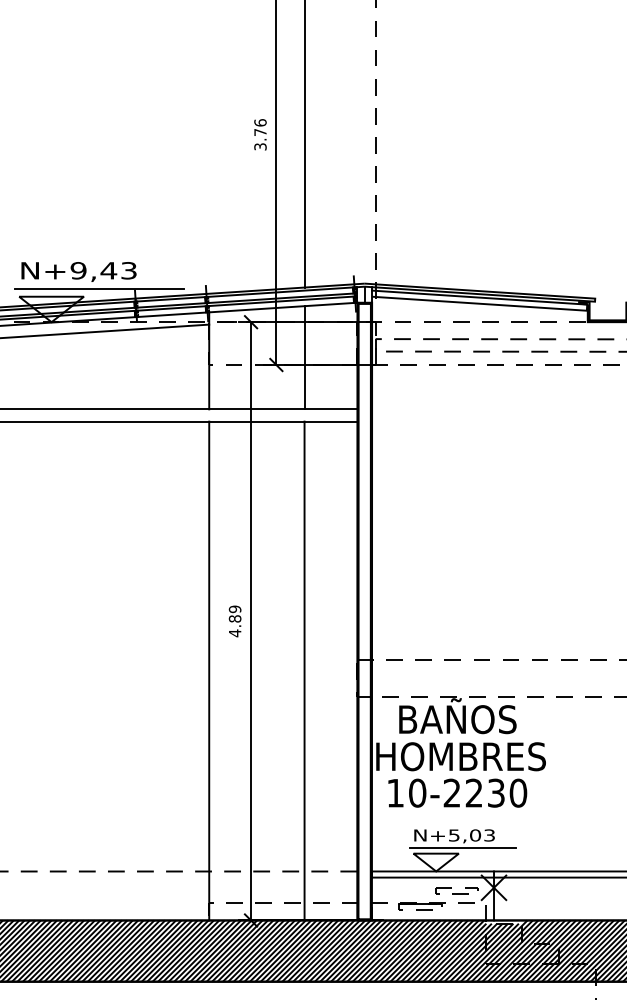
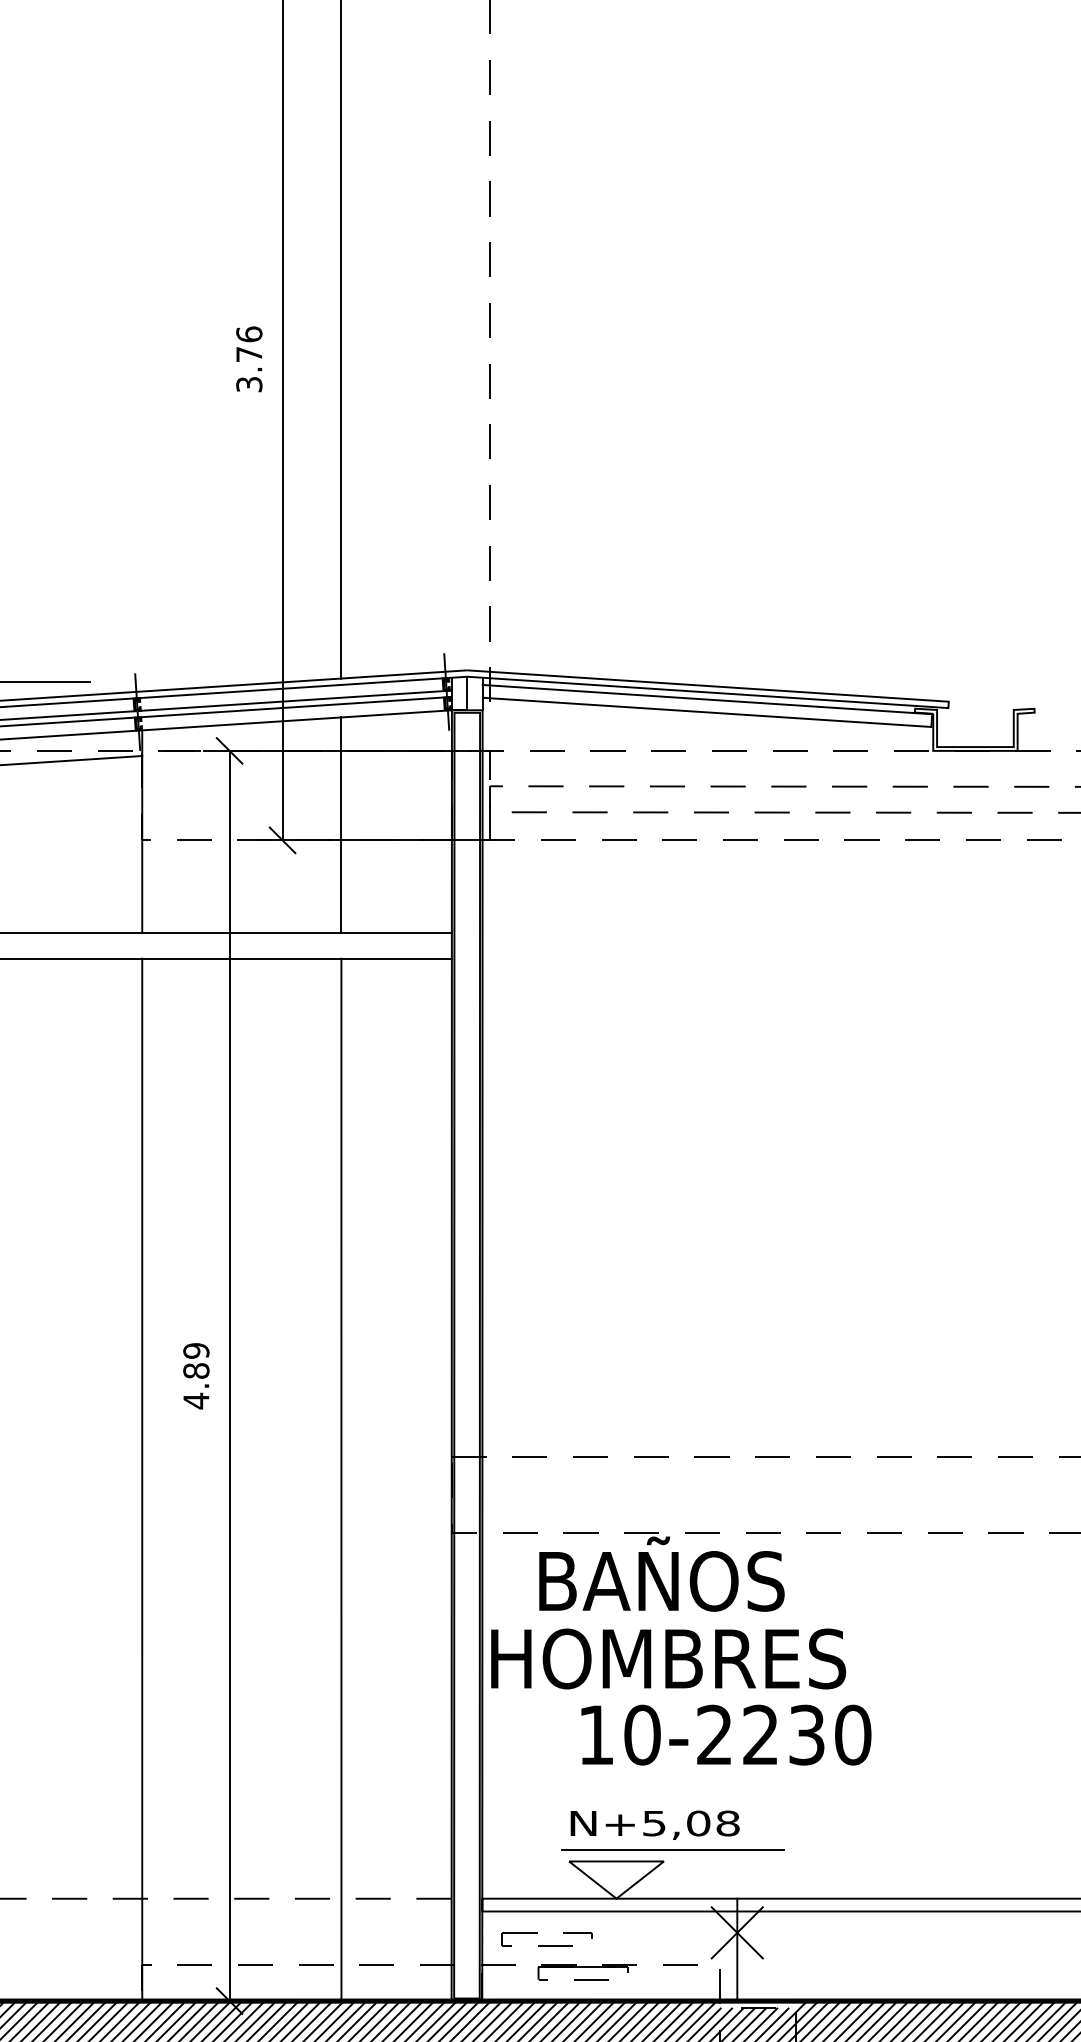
text: (457, 792) -> (725, 1733), moved
text: (489, 835) -> (727, 1823), N+5,03 -> N+5,08
line: (456, 893) -> (546, 1944), moved

